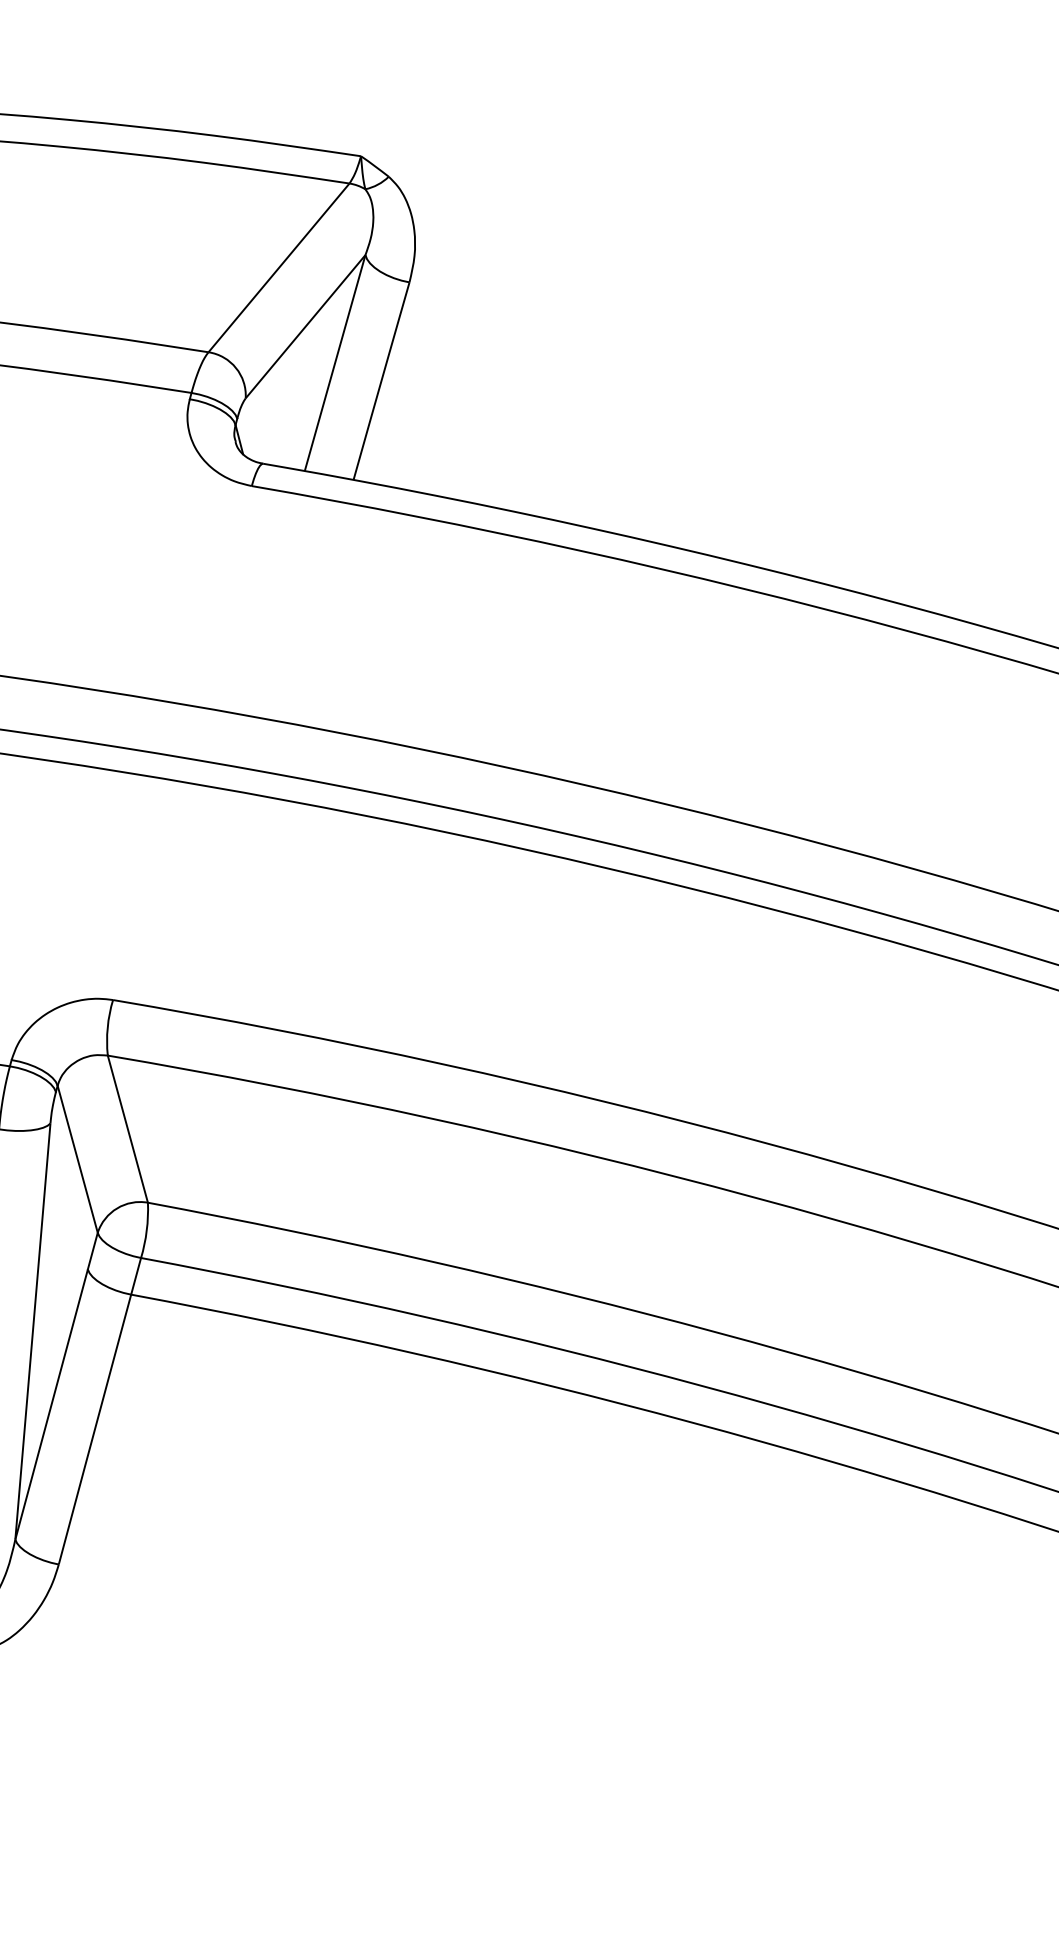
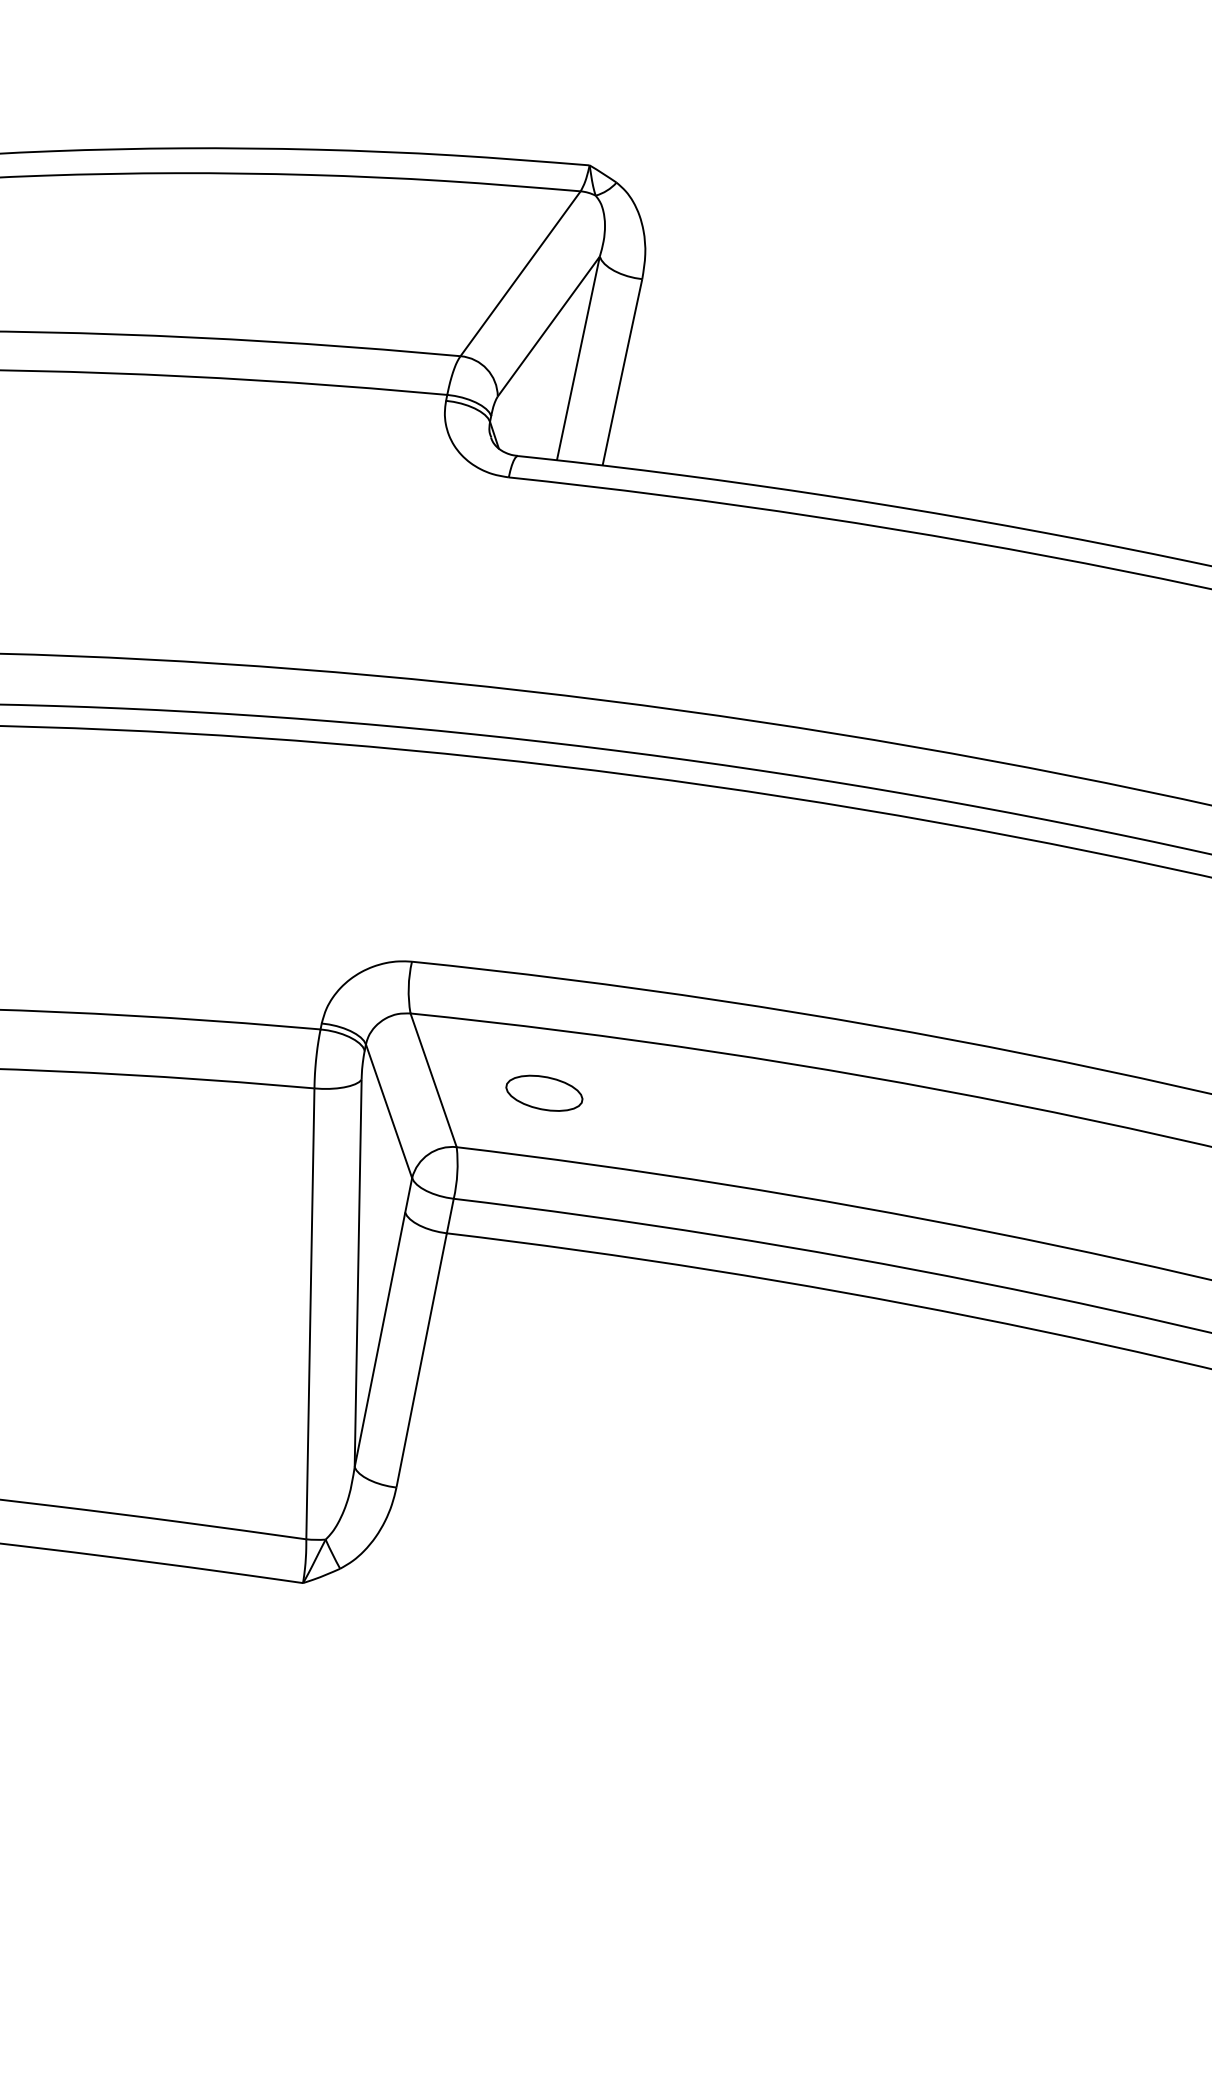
part: (246, 1150) -> (544, 1092), added

